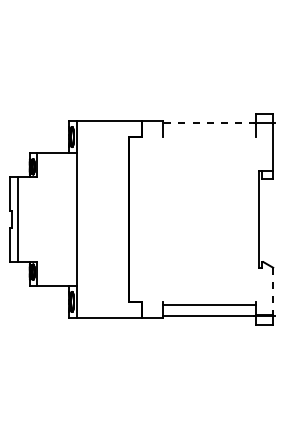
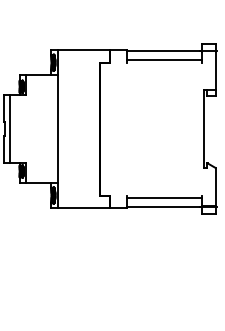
line: (208, 123) -> (163, 51), dashed -> solid
line: (208, 133) -> (163, 59), added
line: (273, 291) -> (215, 187), dashed -> solid

